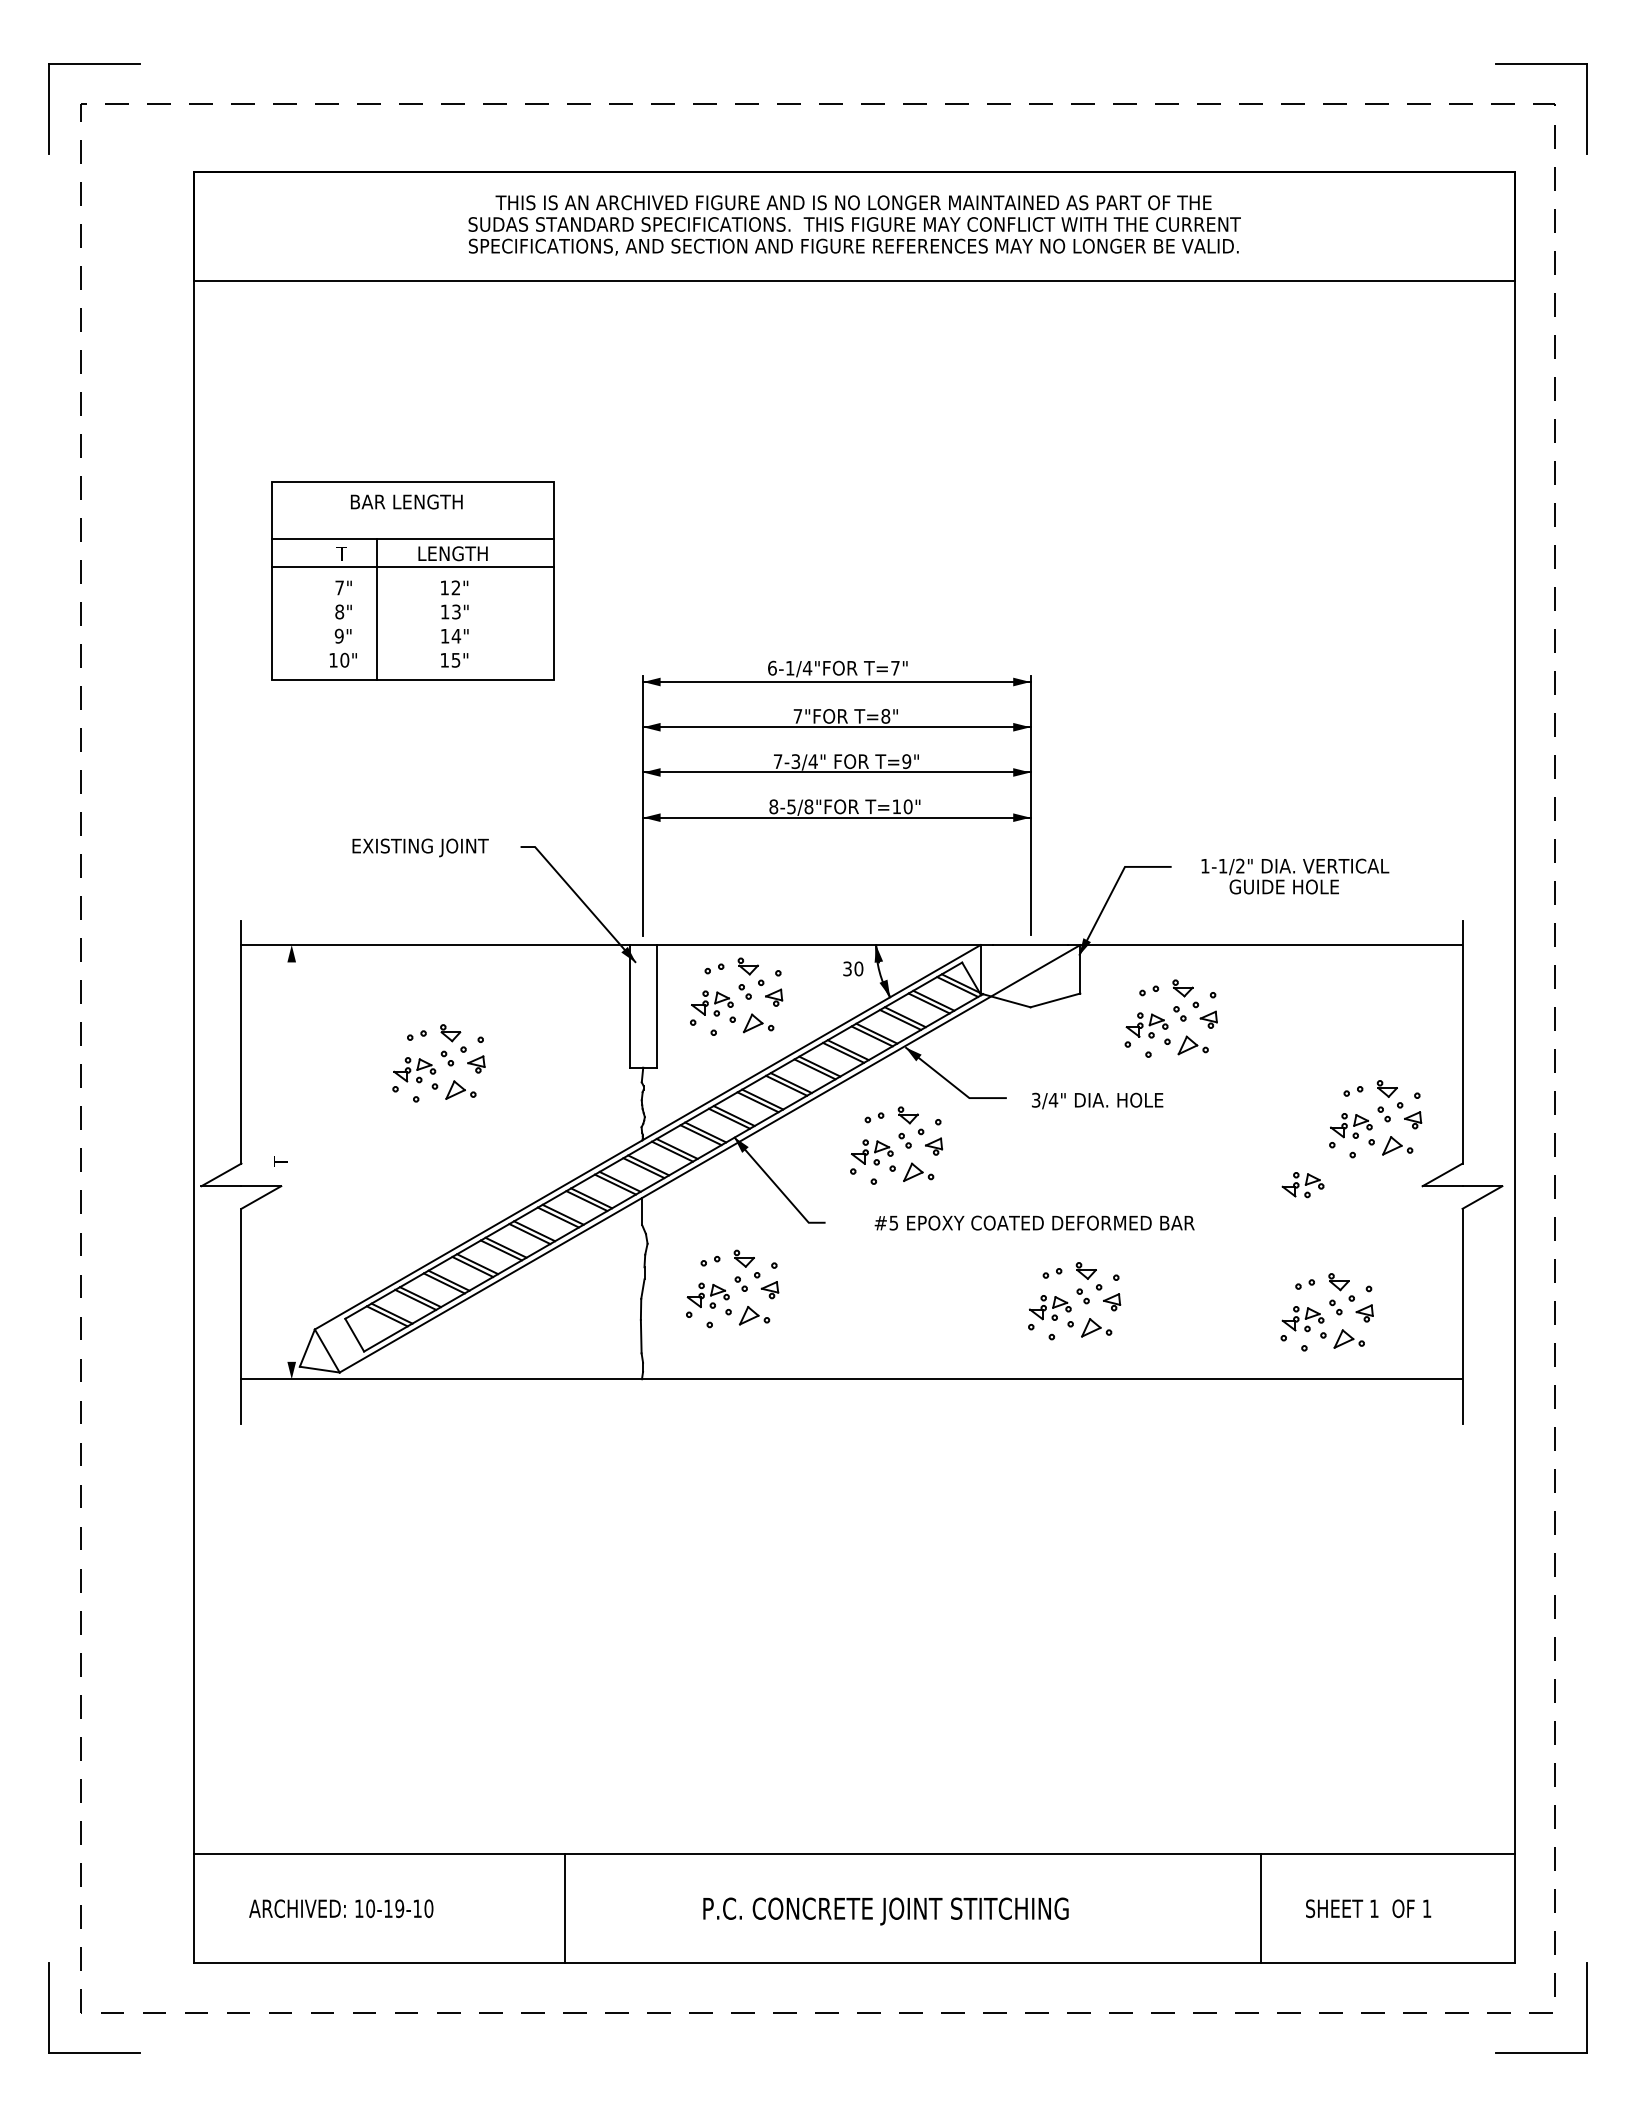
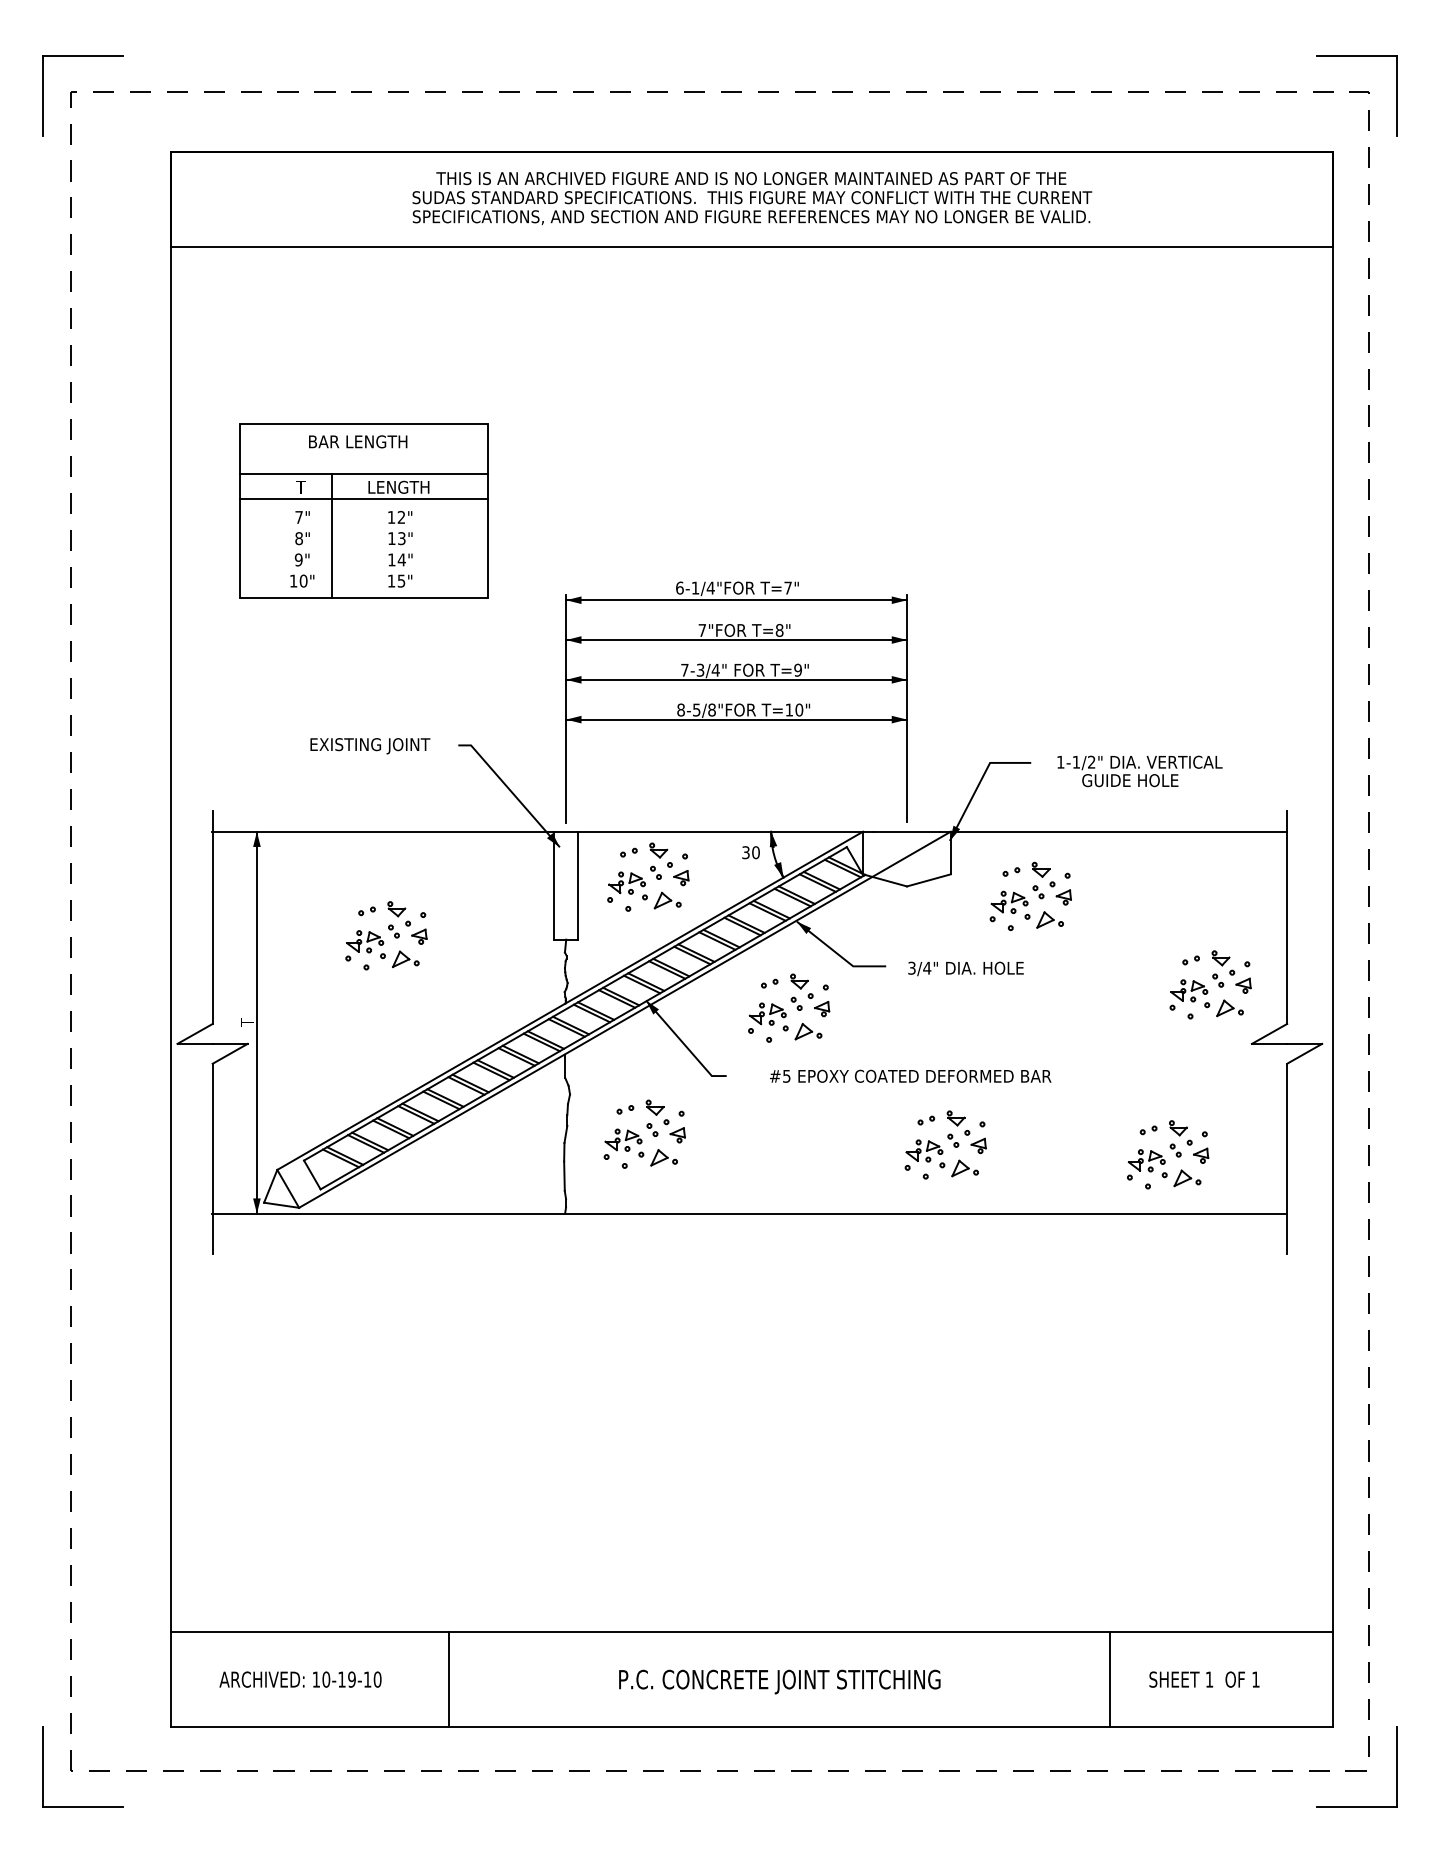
line: (291, 1162) -> (256, 1023), added
part: (1302, 1185) -> (1146, 1043), removed
line: (565, 1908) -> (449, 1679), moved

